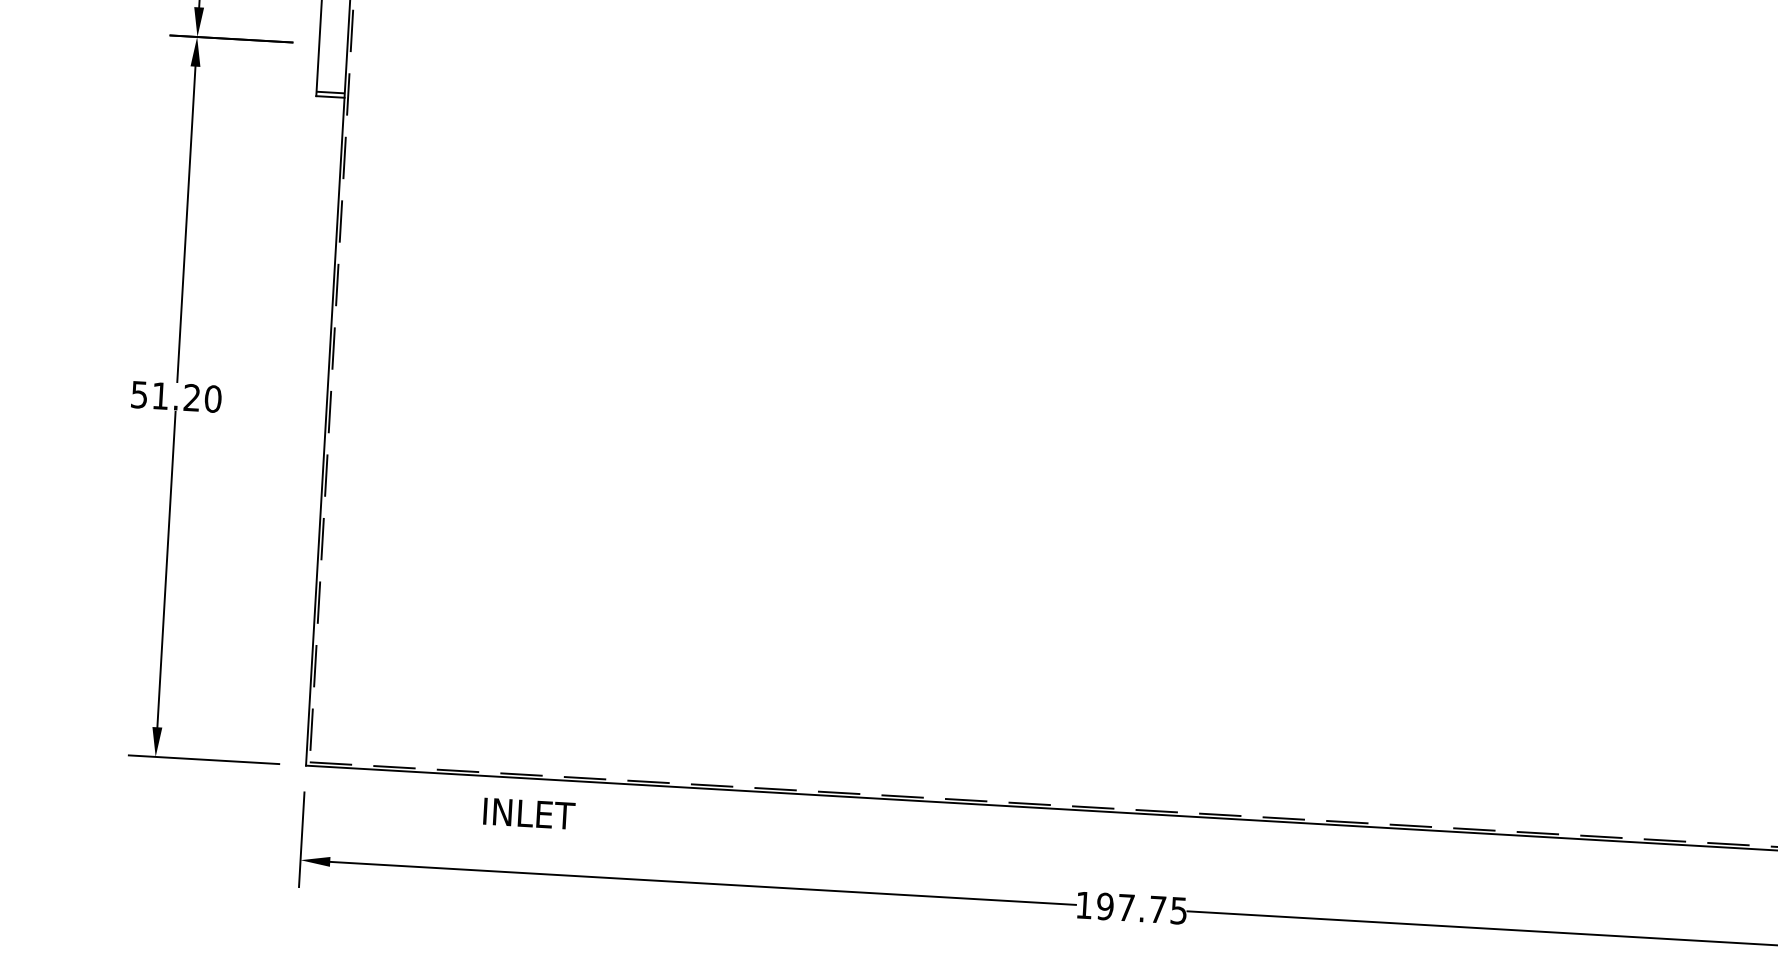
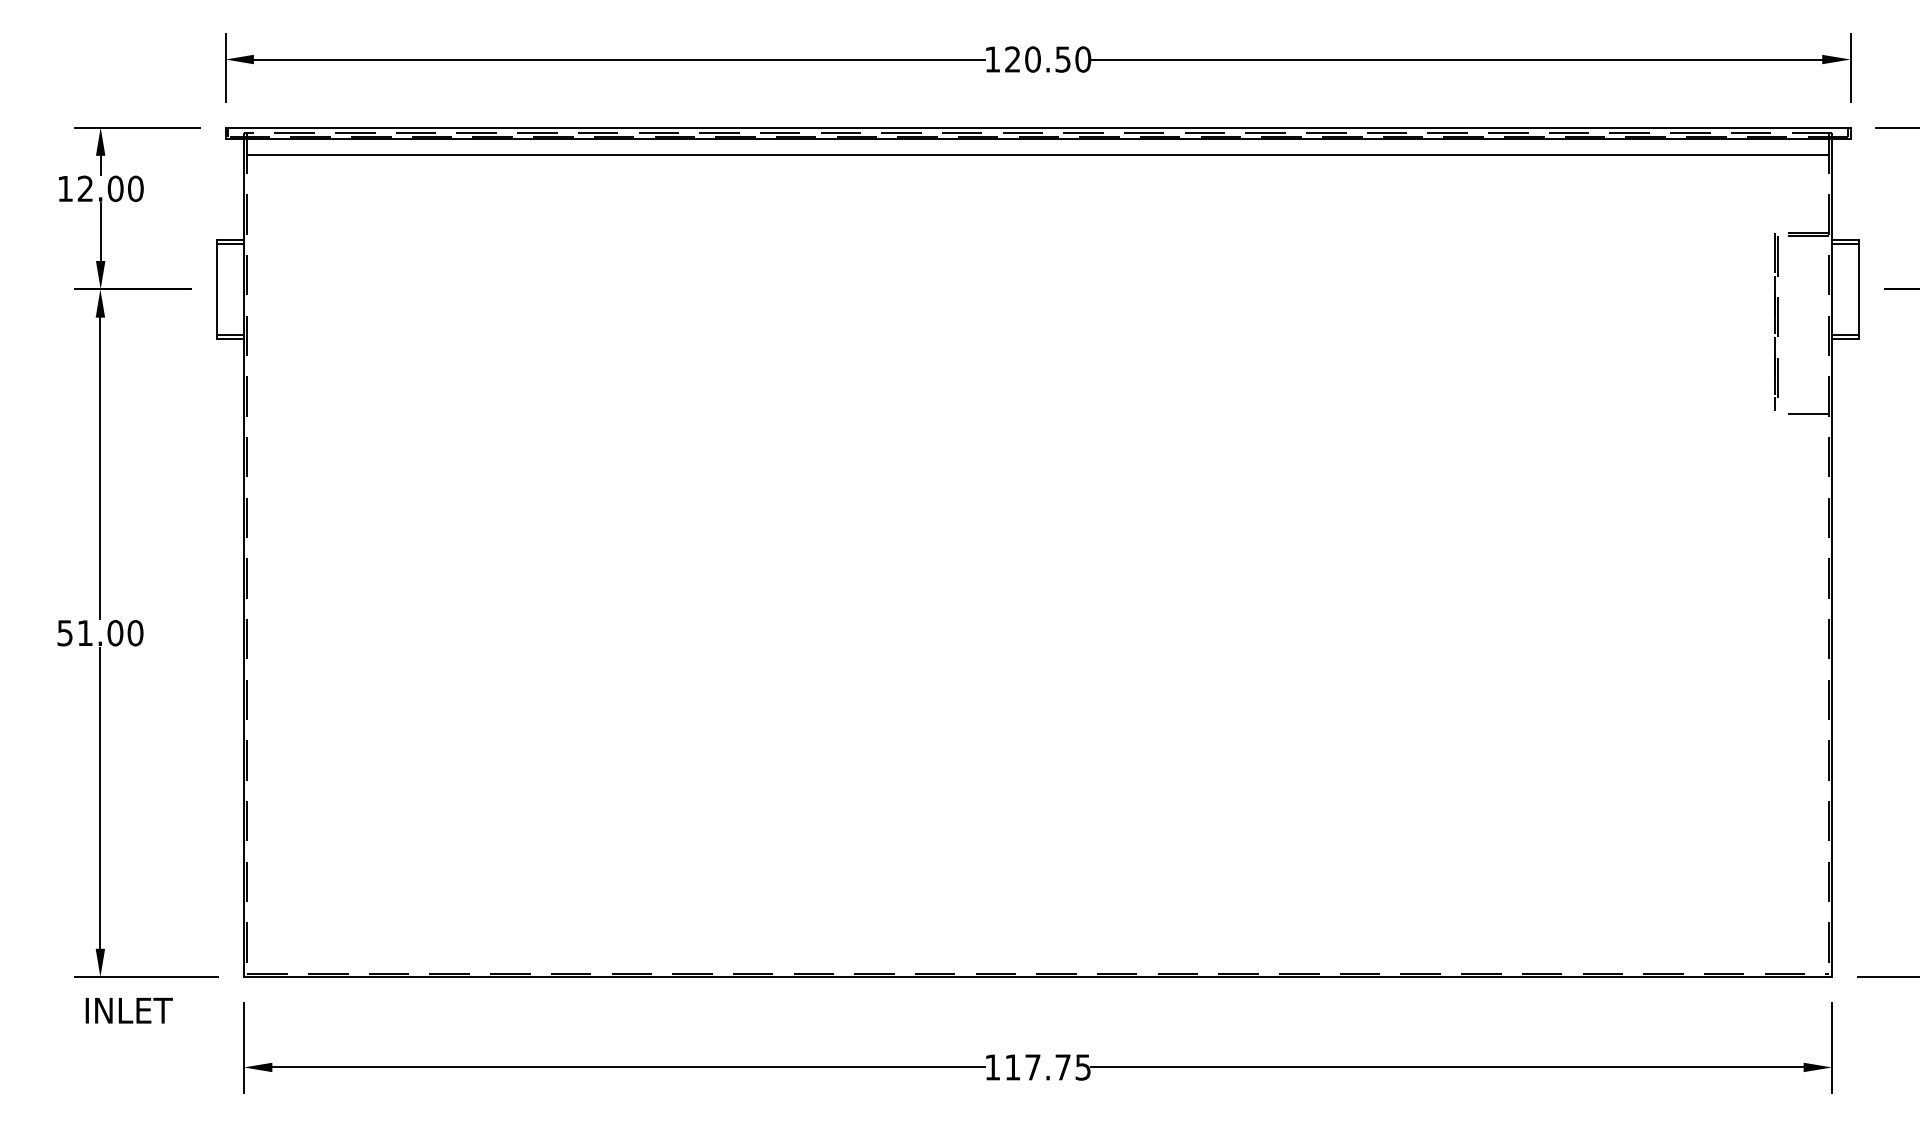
text: (192, 398) -> (115, 633), 51.20 -> 51.00
text: (528, 813) -> (128, 1010), moved
text: (1104, 906) -> (1012, 1067), 197.75 -> 117.75

